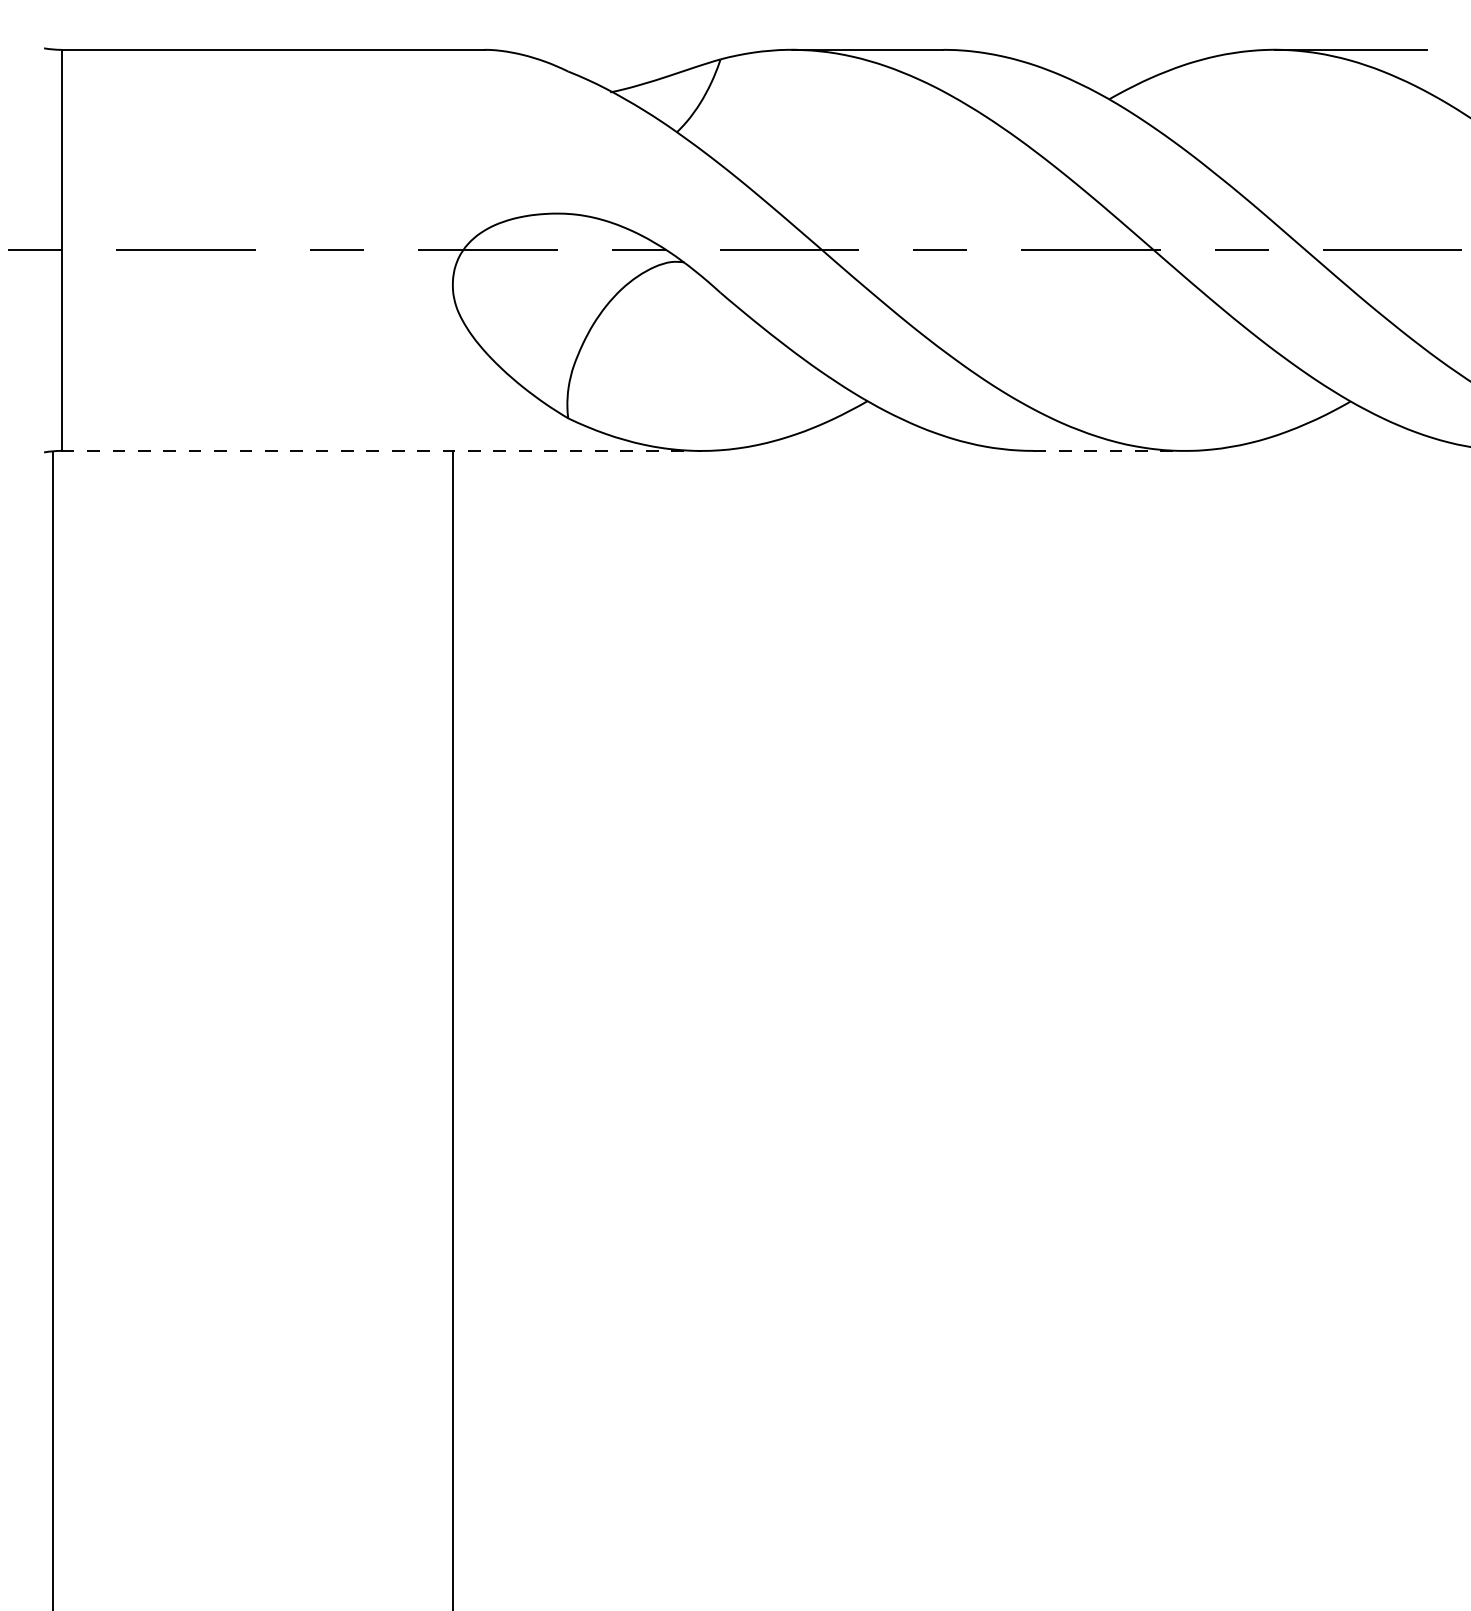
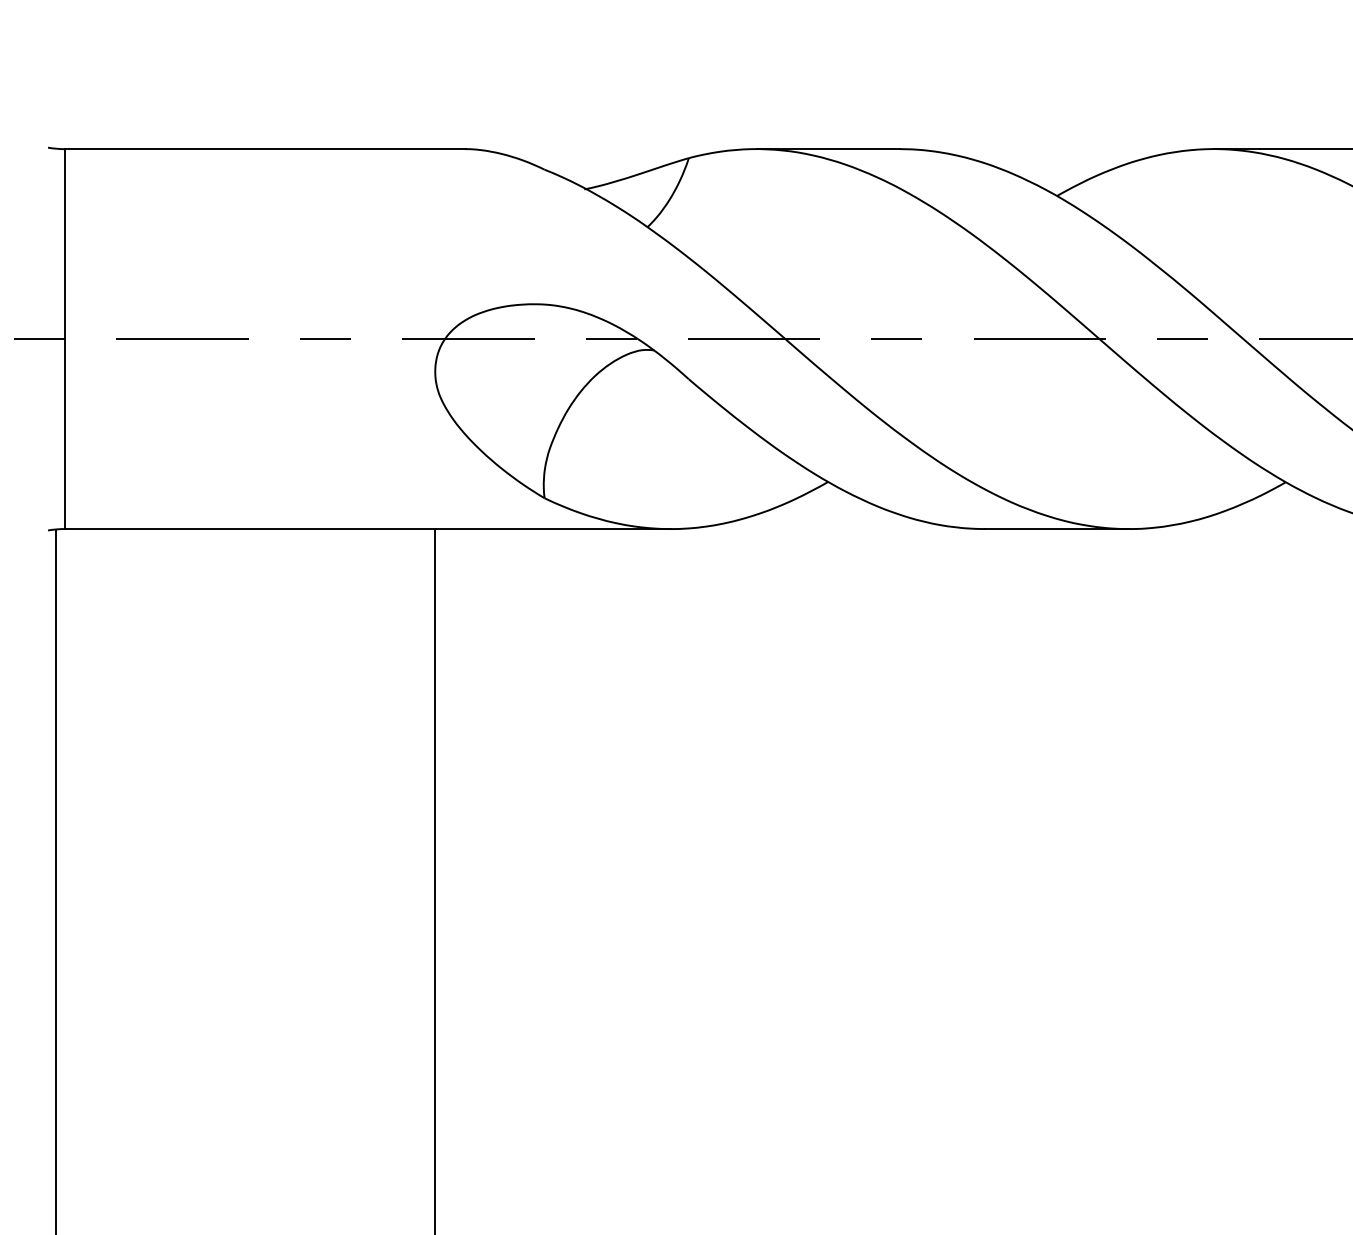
line: (381, 450) -> (367, 528), dashed -> solid
line: (1109, 450) -> (1057, 528), dashed -> solid

